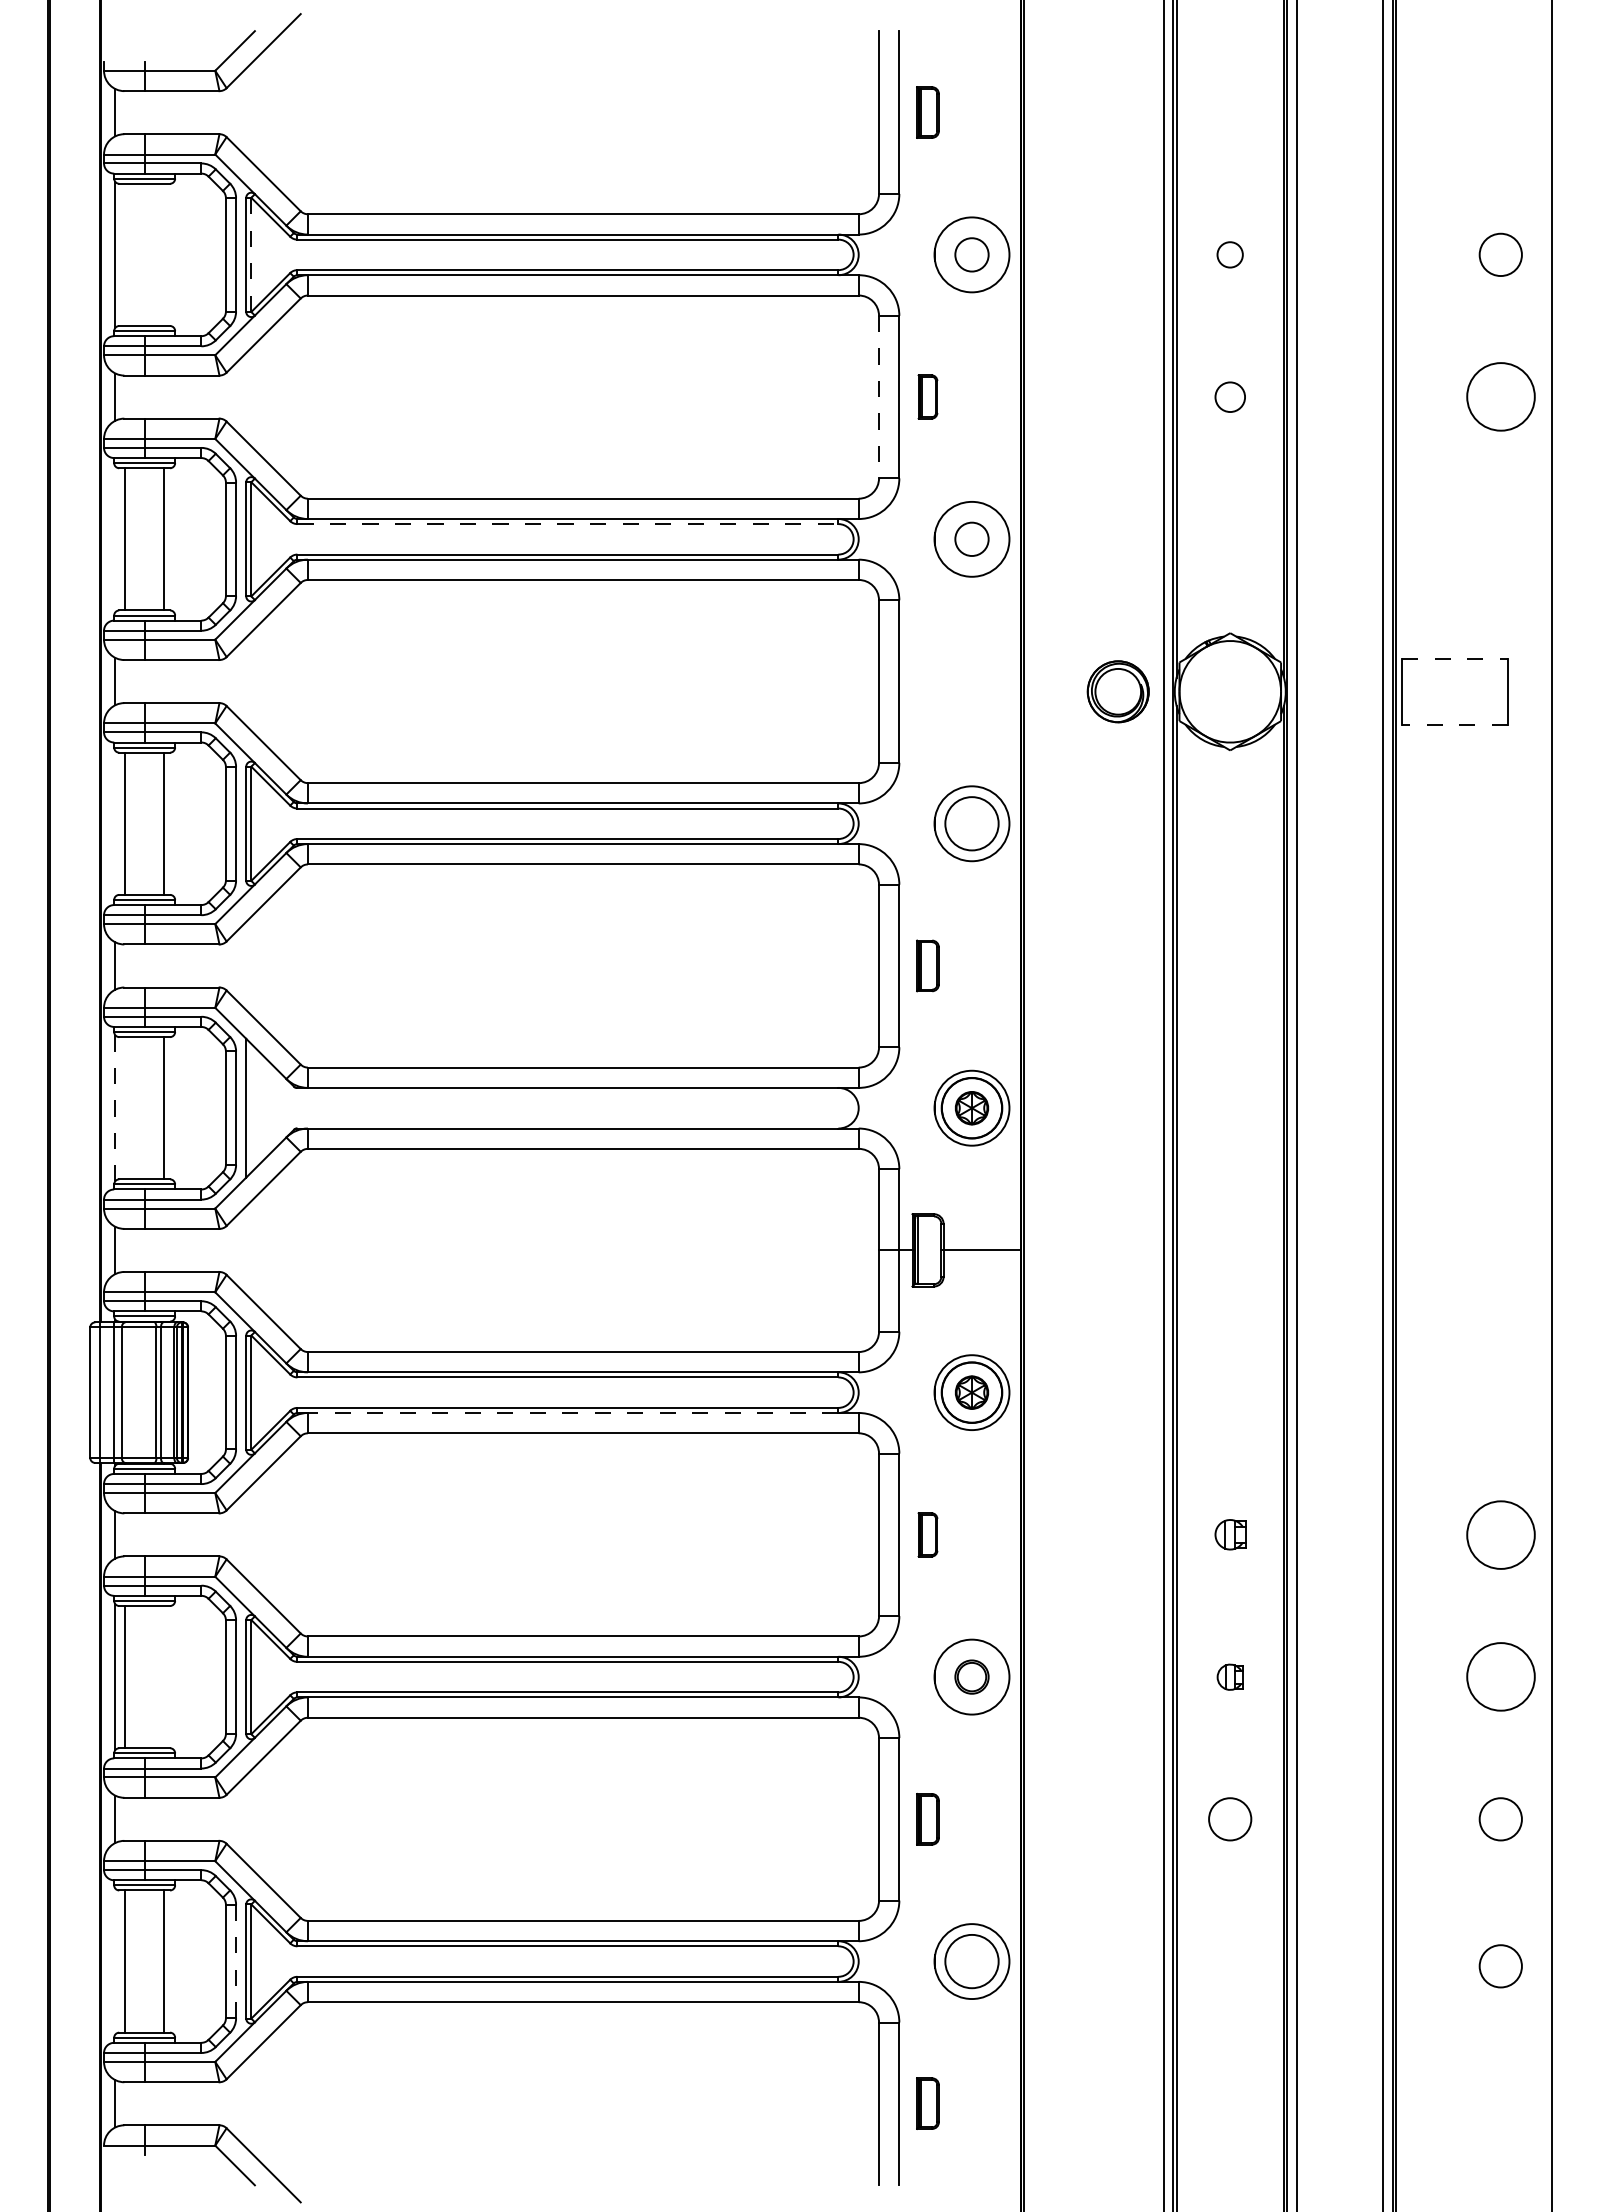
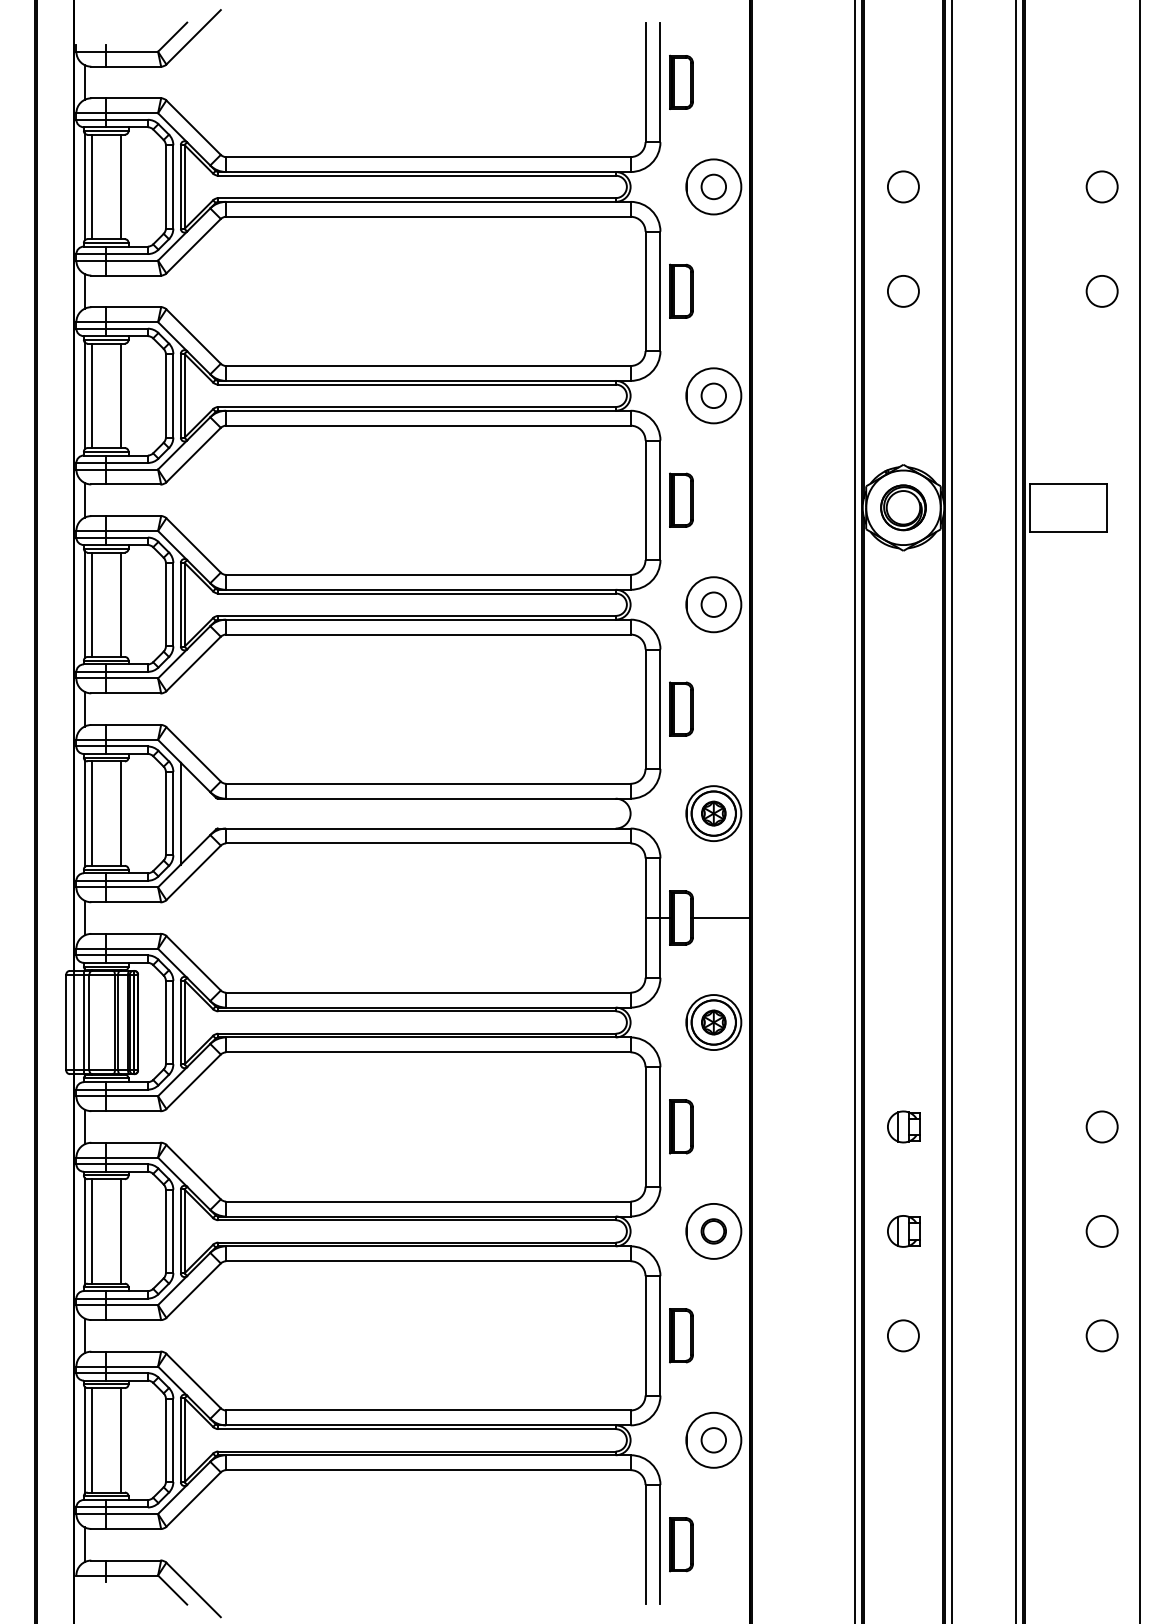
part: (927, 112) -> (681, 82), size x1.43
line: (125, 254) -> (92, 186), added
line: (164, 254) -> (120, 186), added
line: (251, 254) -> (184, 186), dashed -> solid
circle: (1230, 254) -> (903, 186), size x1.67
part: (927, 396) -> (681, 290), size x1.67
line: (879, 397) -> (645, 291), dashed -> solid
circle: (1230, 397) -> (903, 291), size x1.43
circle: (1500, 397) -> (1101, 291), size x0.62
line: (568, 524) -> (417, 384), dashed -> solid
line: (115, 539) -> (84, 395), added
line: (1454, 658) -> (1068, 483), dashed -> solid
part: (927, 681) -> (681, 500), added
part: (1117, 691) -> (902, 507), moved
line: (1454, 724) -> (1068, 531), dashed -> solid
line: (115, 823) -> (84, 604), added
circle: (971, 823) -> (713, 604), size x0.62
part: (927, 965) -> (681, 708), size x1.43
line: (115, 1108) -> (84, 813), dashed -> solid
line: (125, 1108) -> (92, 813), added
line: (572, 1412) -> (420, 1037), dashed -> solid
part: (927, 1534) -> (681, 1126), size x1.67
part: (1230, 1534) -> (903, 1126), size x1.43
circle: (1500, 1534) -> (1101, 1126), size x0.62
line: (164, 1677) -> (120, 1231), added
part: (1230, 1677) -> (903, 1231), size x1.67
circle: (1500, 1677) -> (1101, 1231), size x0.62
part: (927, 1819) -> (681, 1335), size x1.43
line: (115, 1961) -> (84, 1440), added
line: (236, 1961) -> (173, 1440), dashed -> solid
circle: (971, 1961) -> (713, 1440), size x0.62
circle: (1500, 1966) -> (1101, 1443), removed
part: (927, 2103) -> (681, 1544), size x1.43

